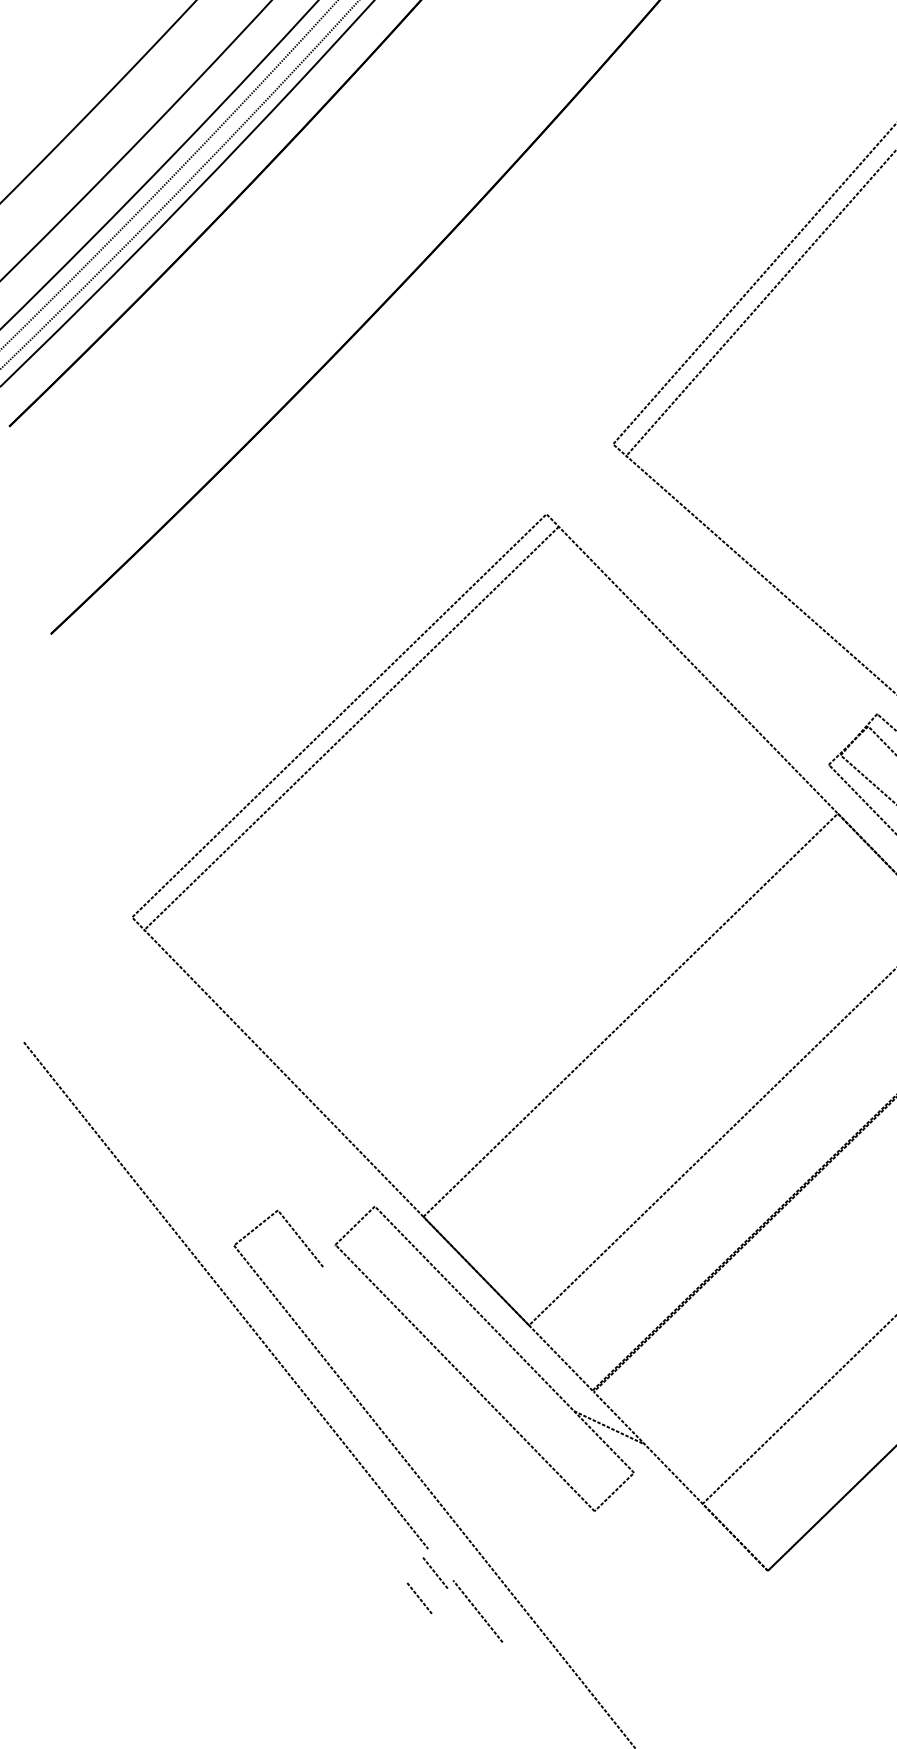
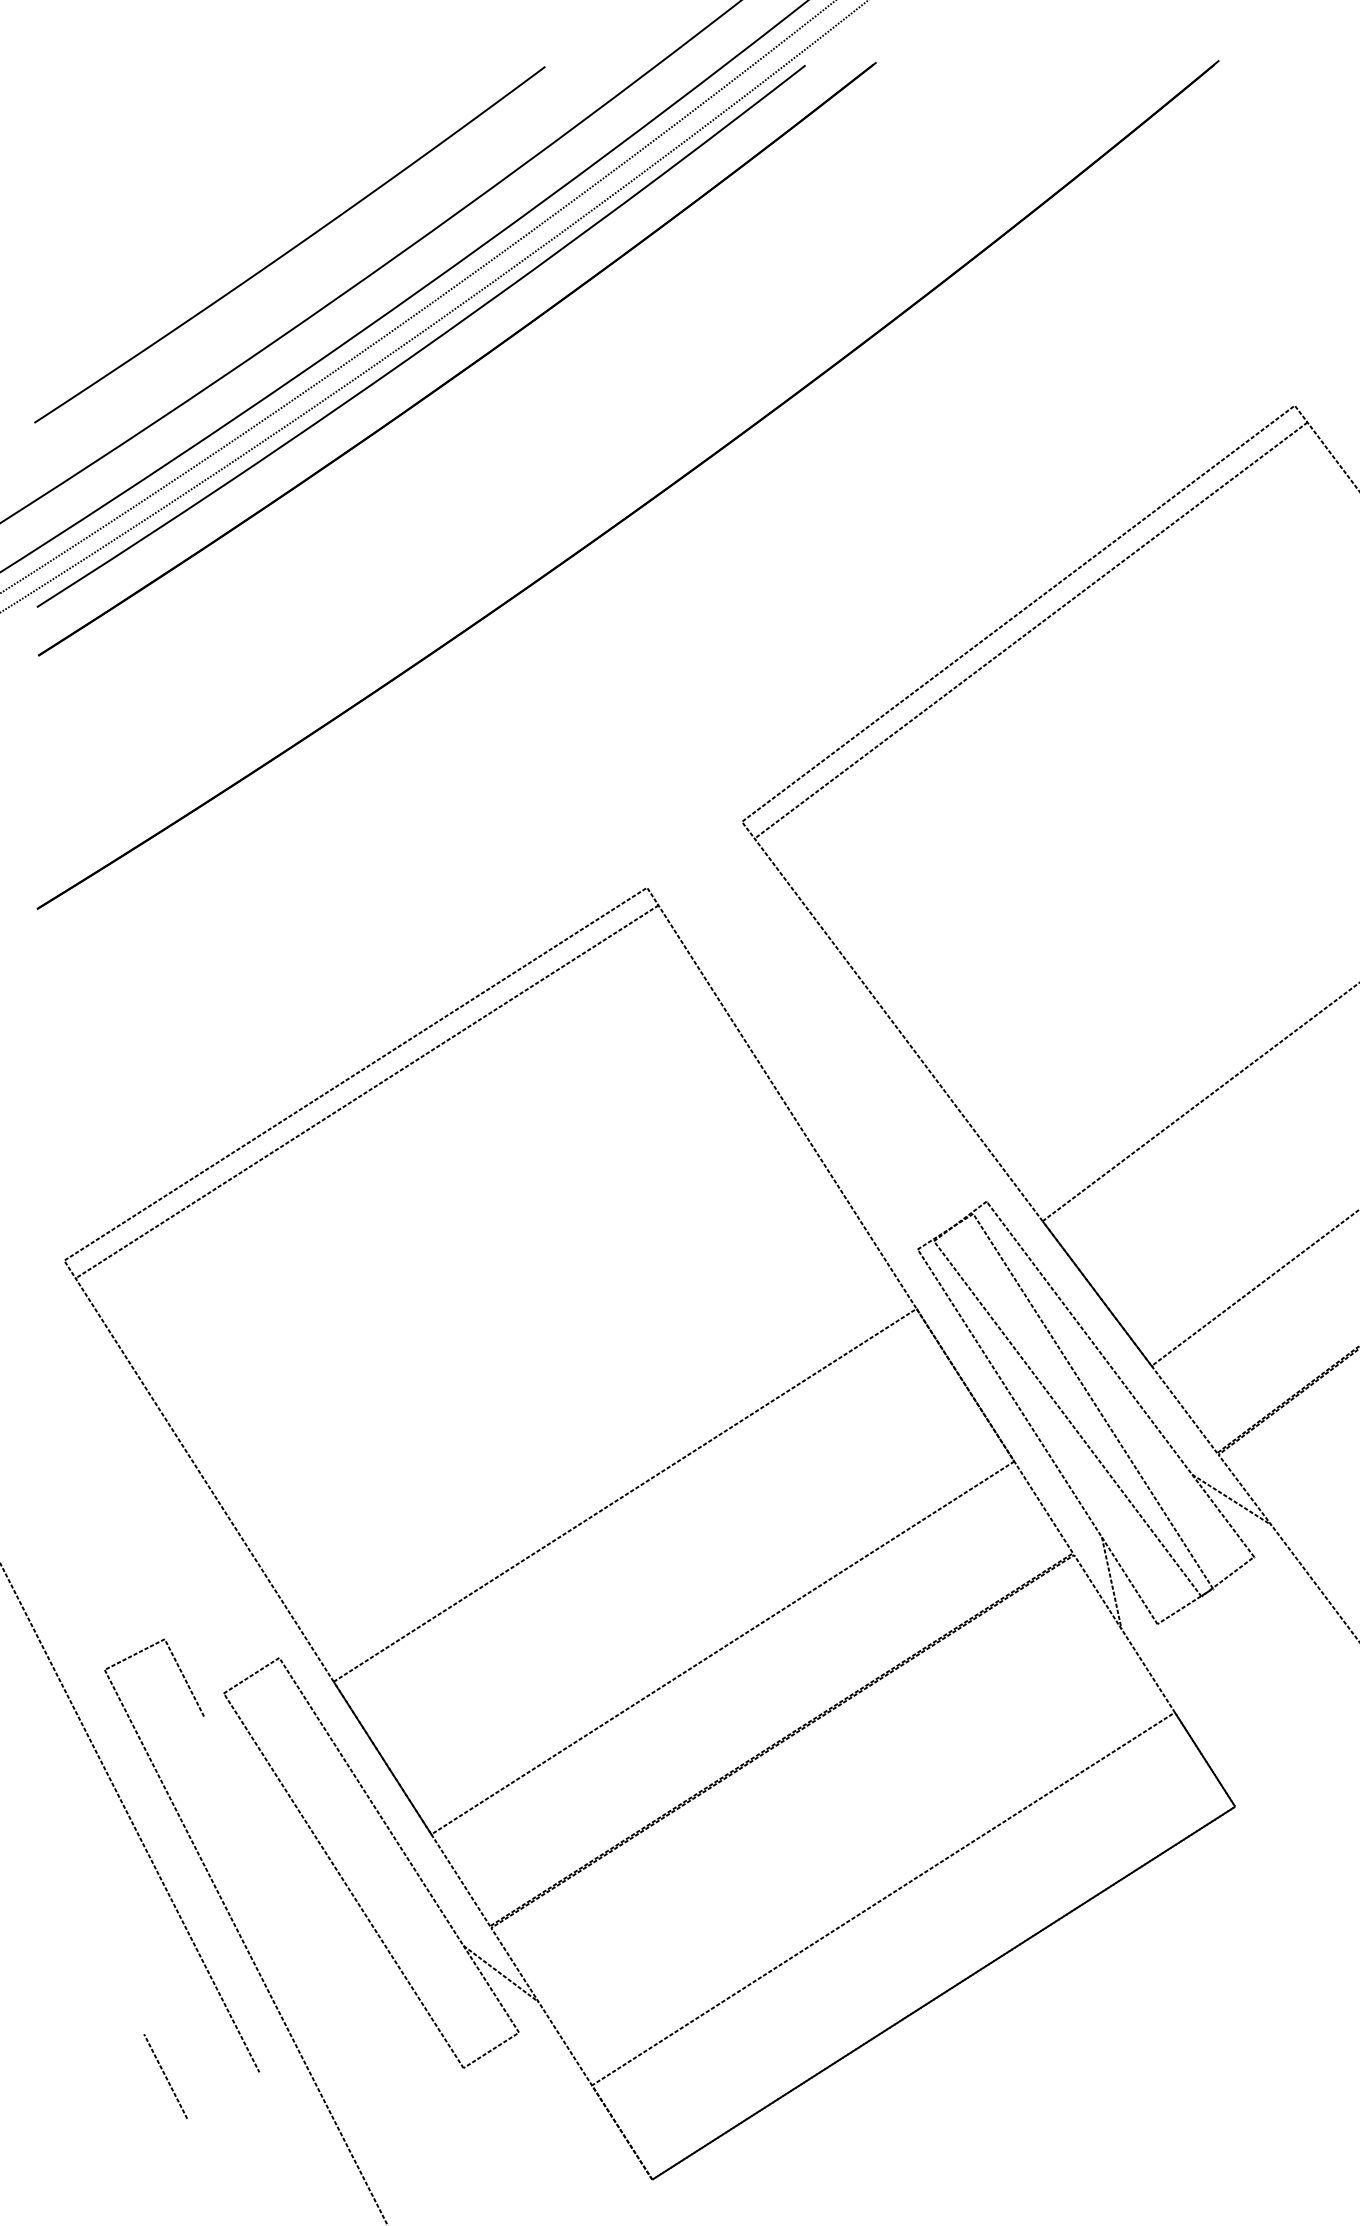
line: (435, 1573) -> (262, 2102), removed
line: (419, 1598) -> (237, 2128), removed
line: (477, 1611) -> (165, 2076), moved

